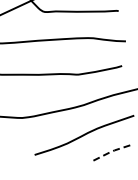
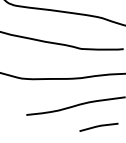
line: (112, 151) -> (98, 126), dashed -> solid

